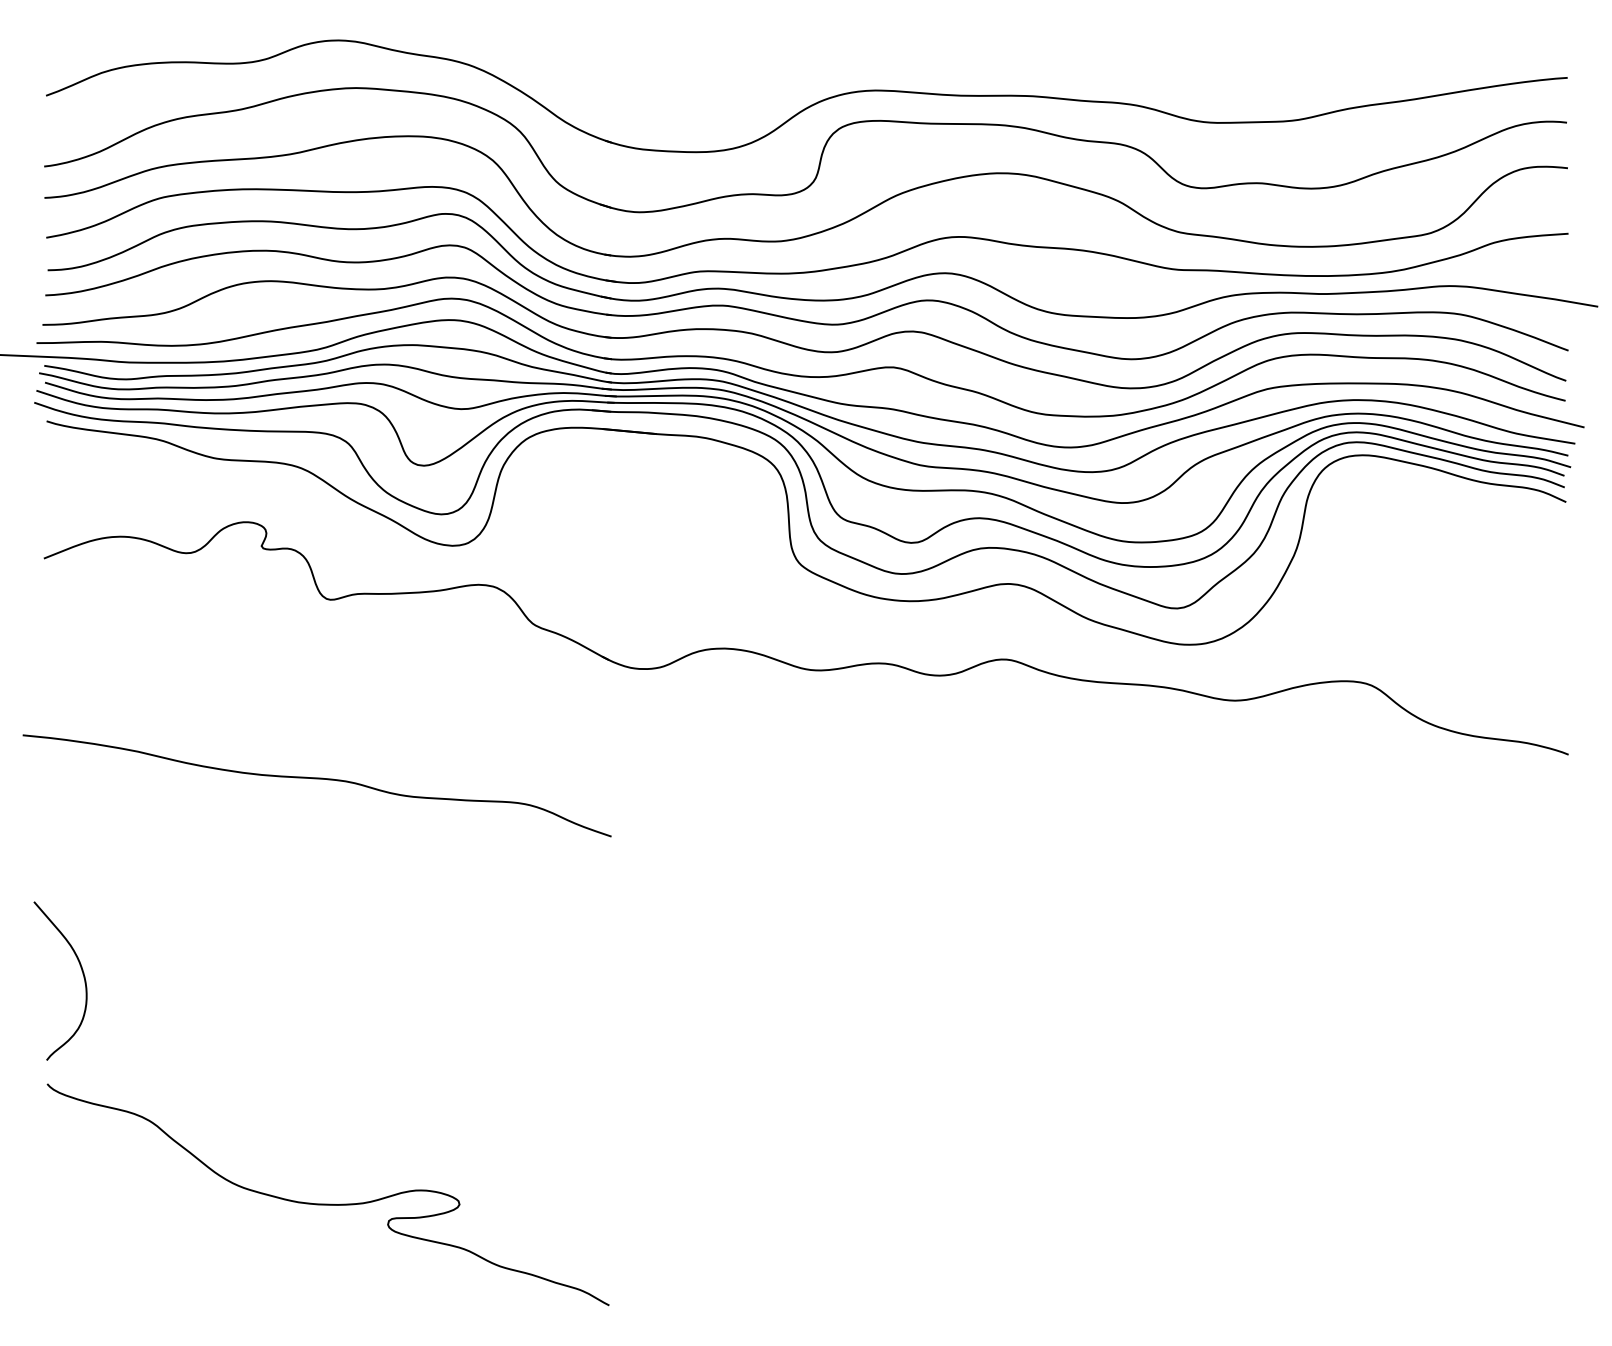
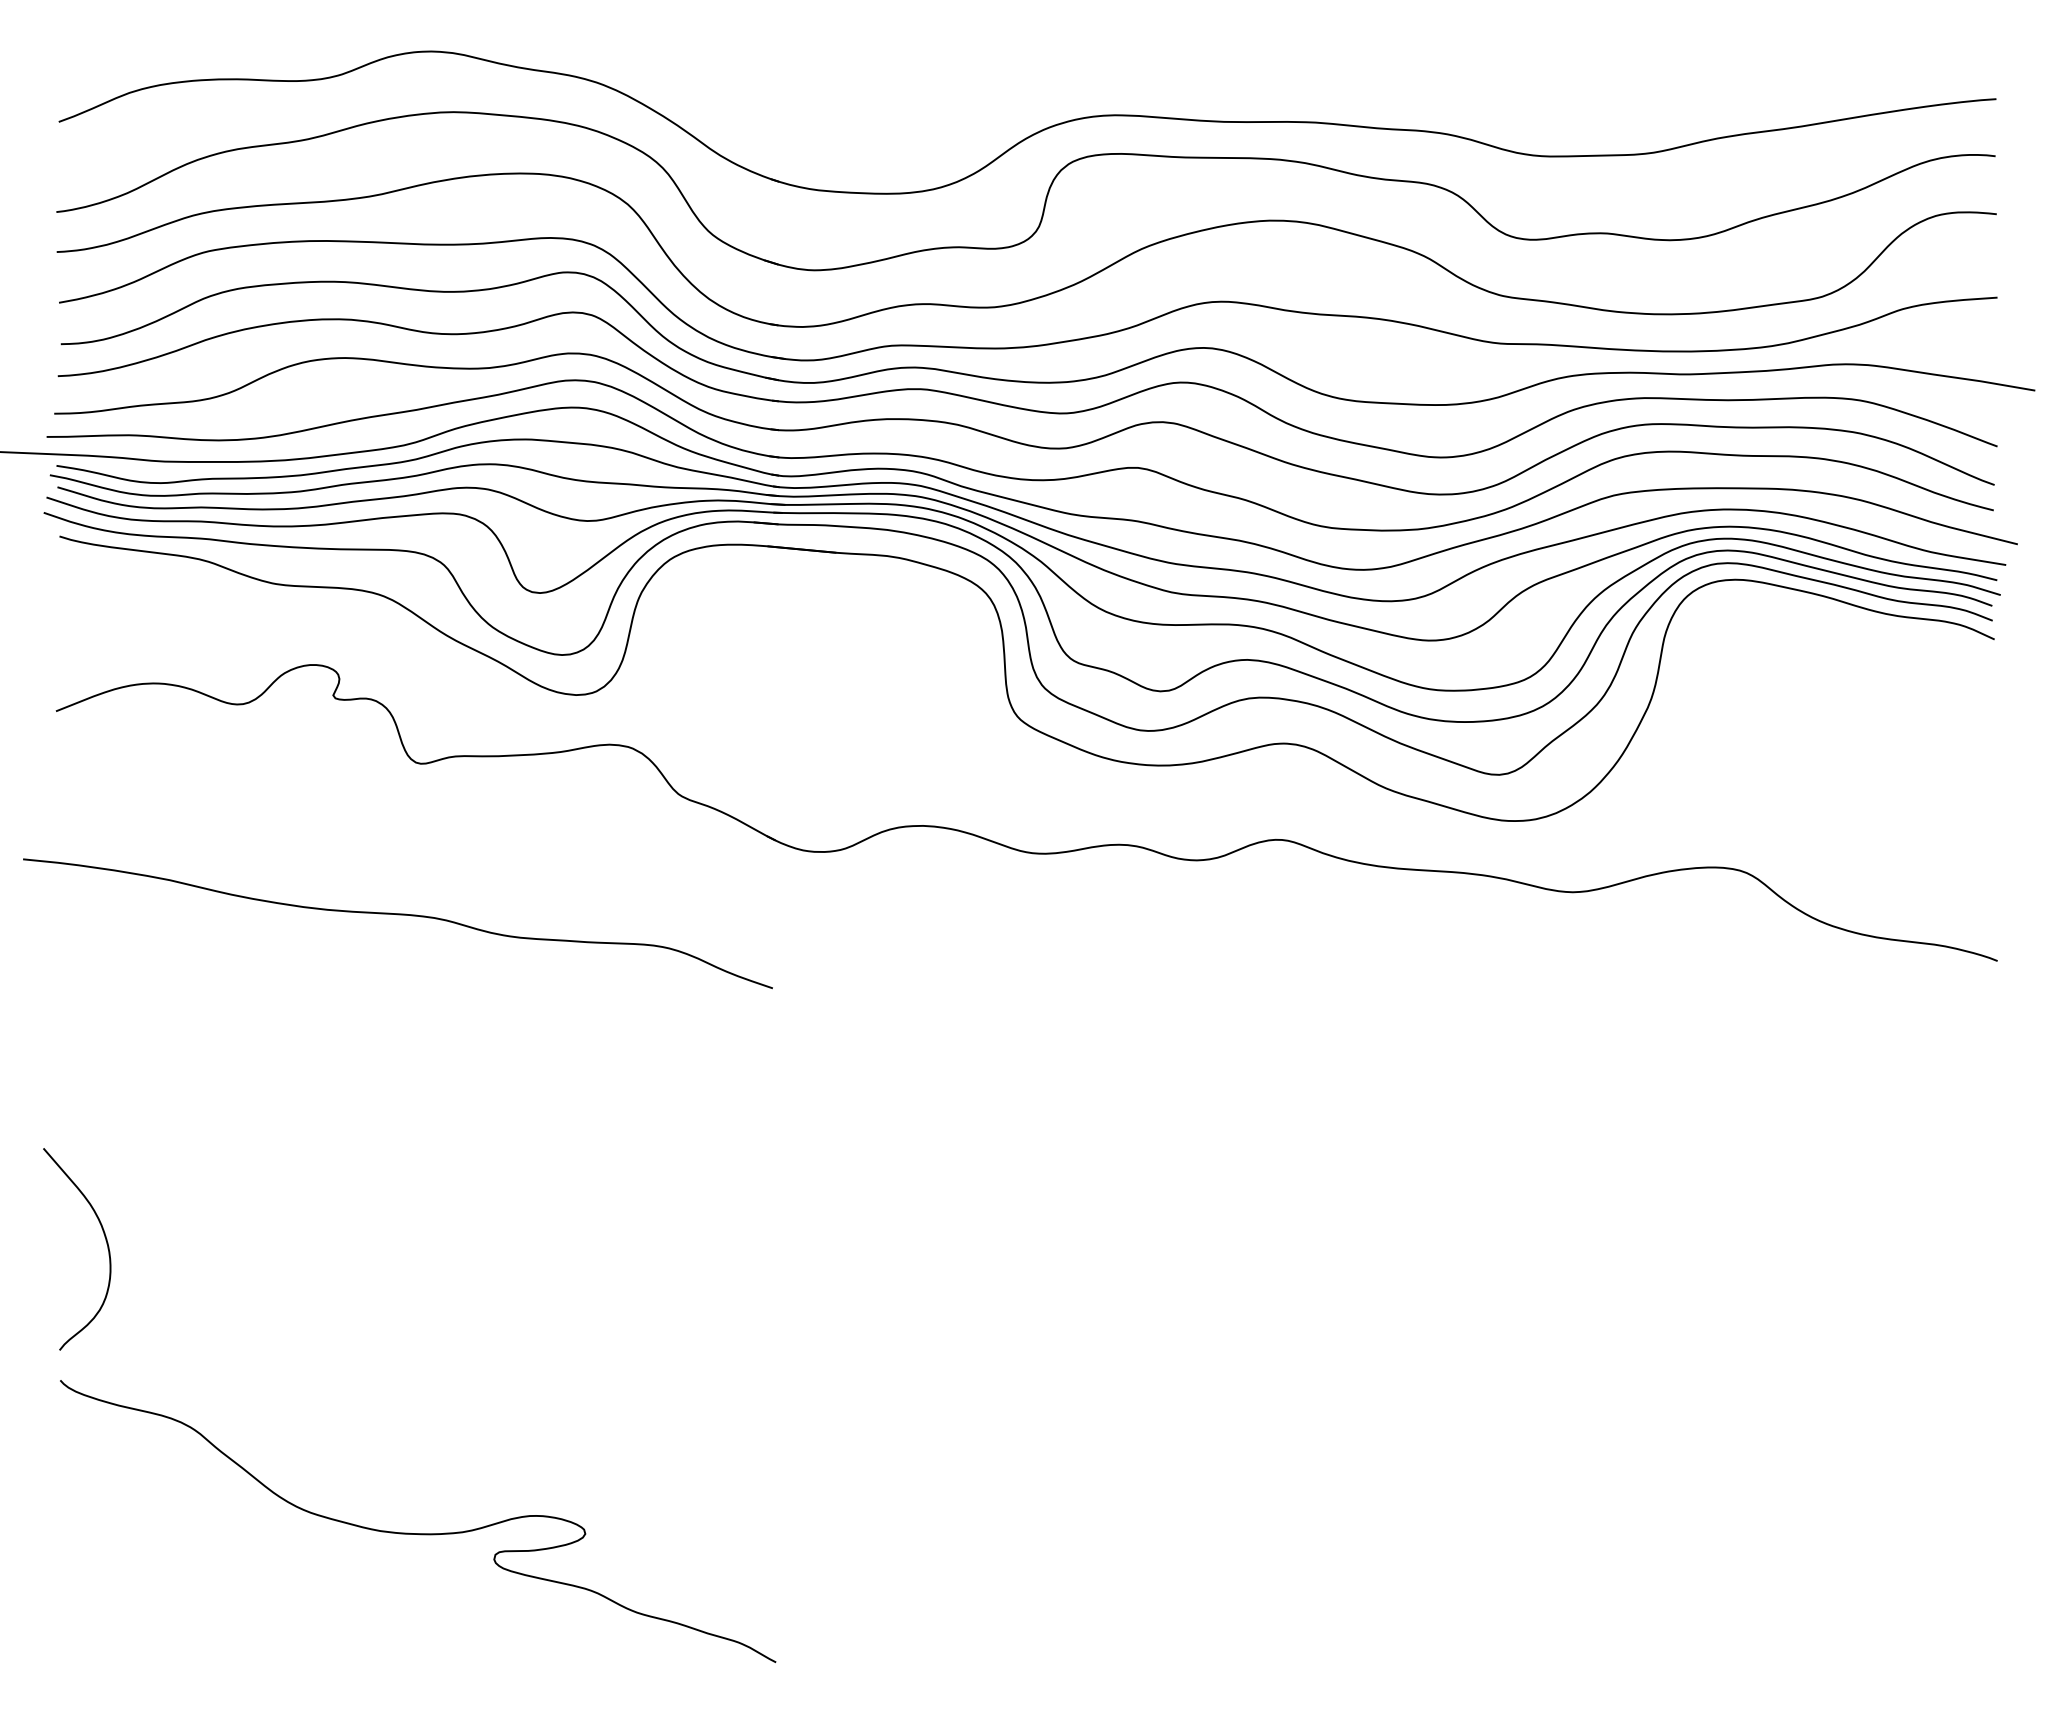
curve: (316, 779) -> (397, 915), moved

